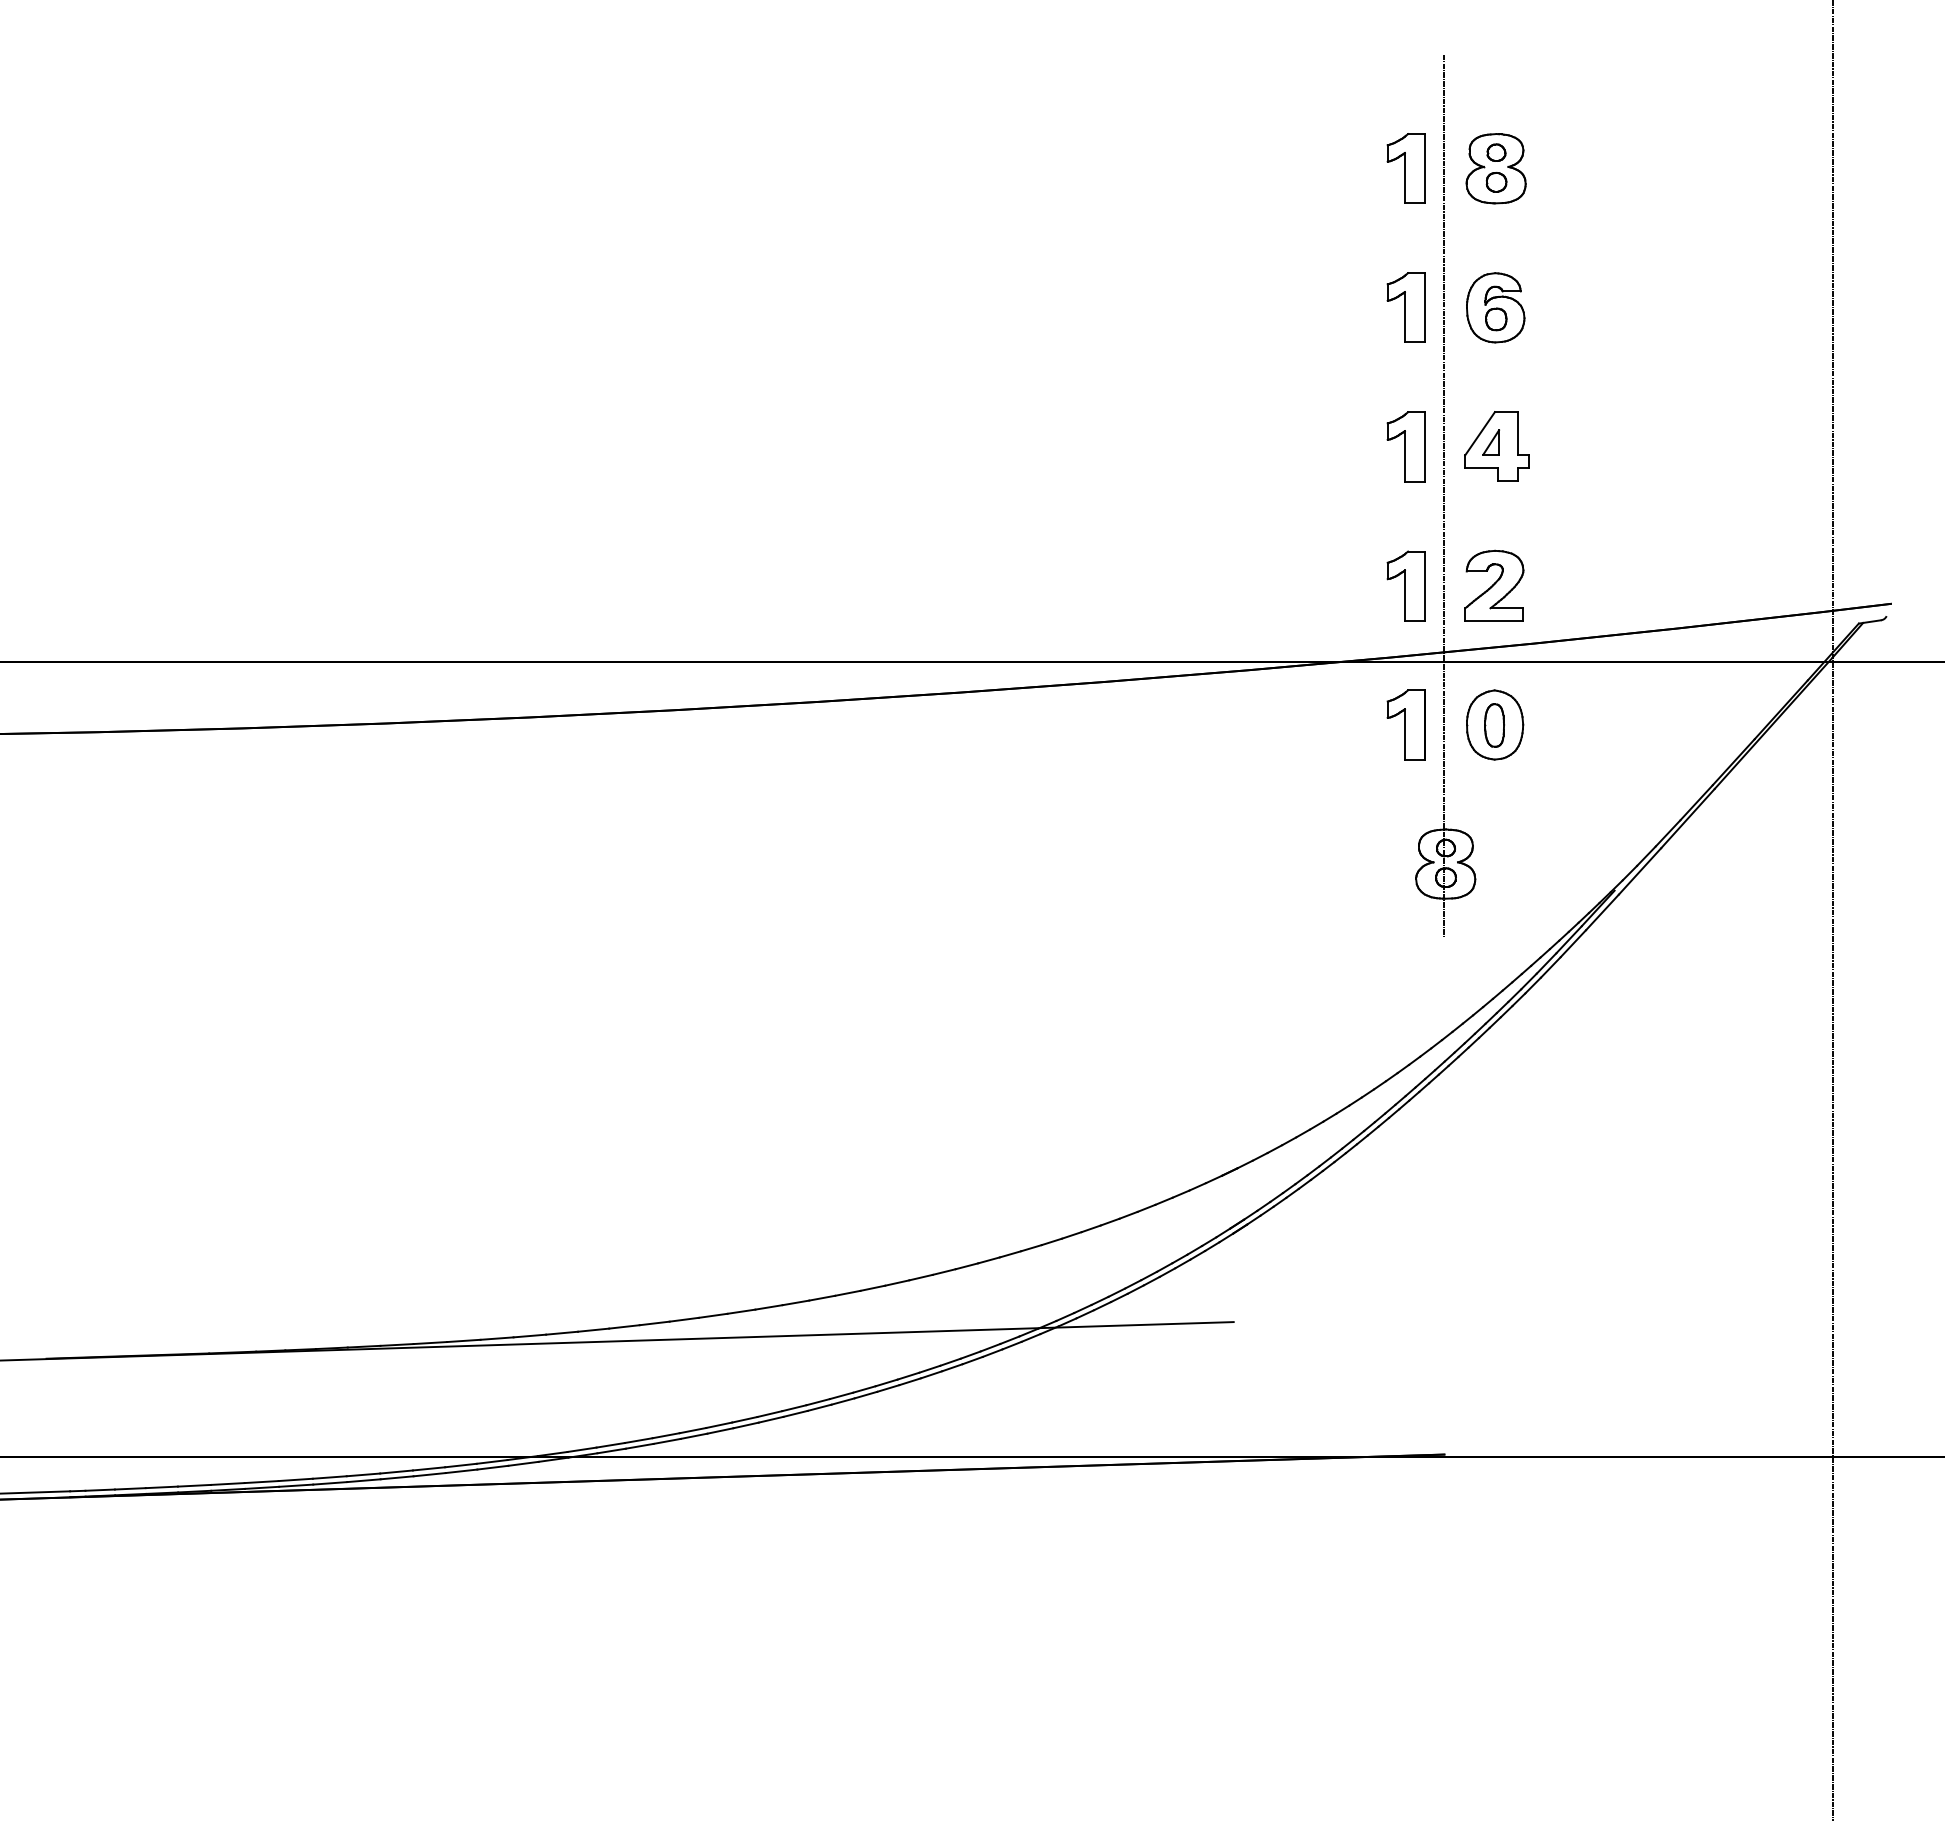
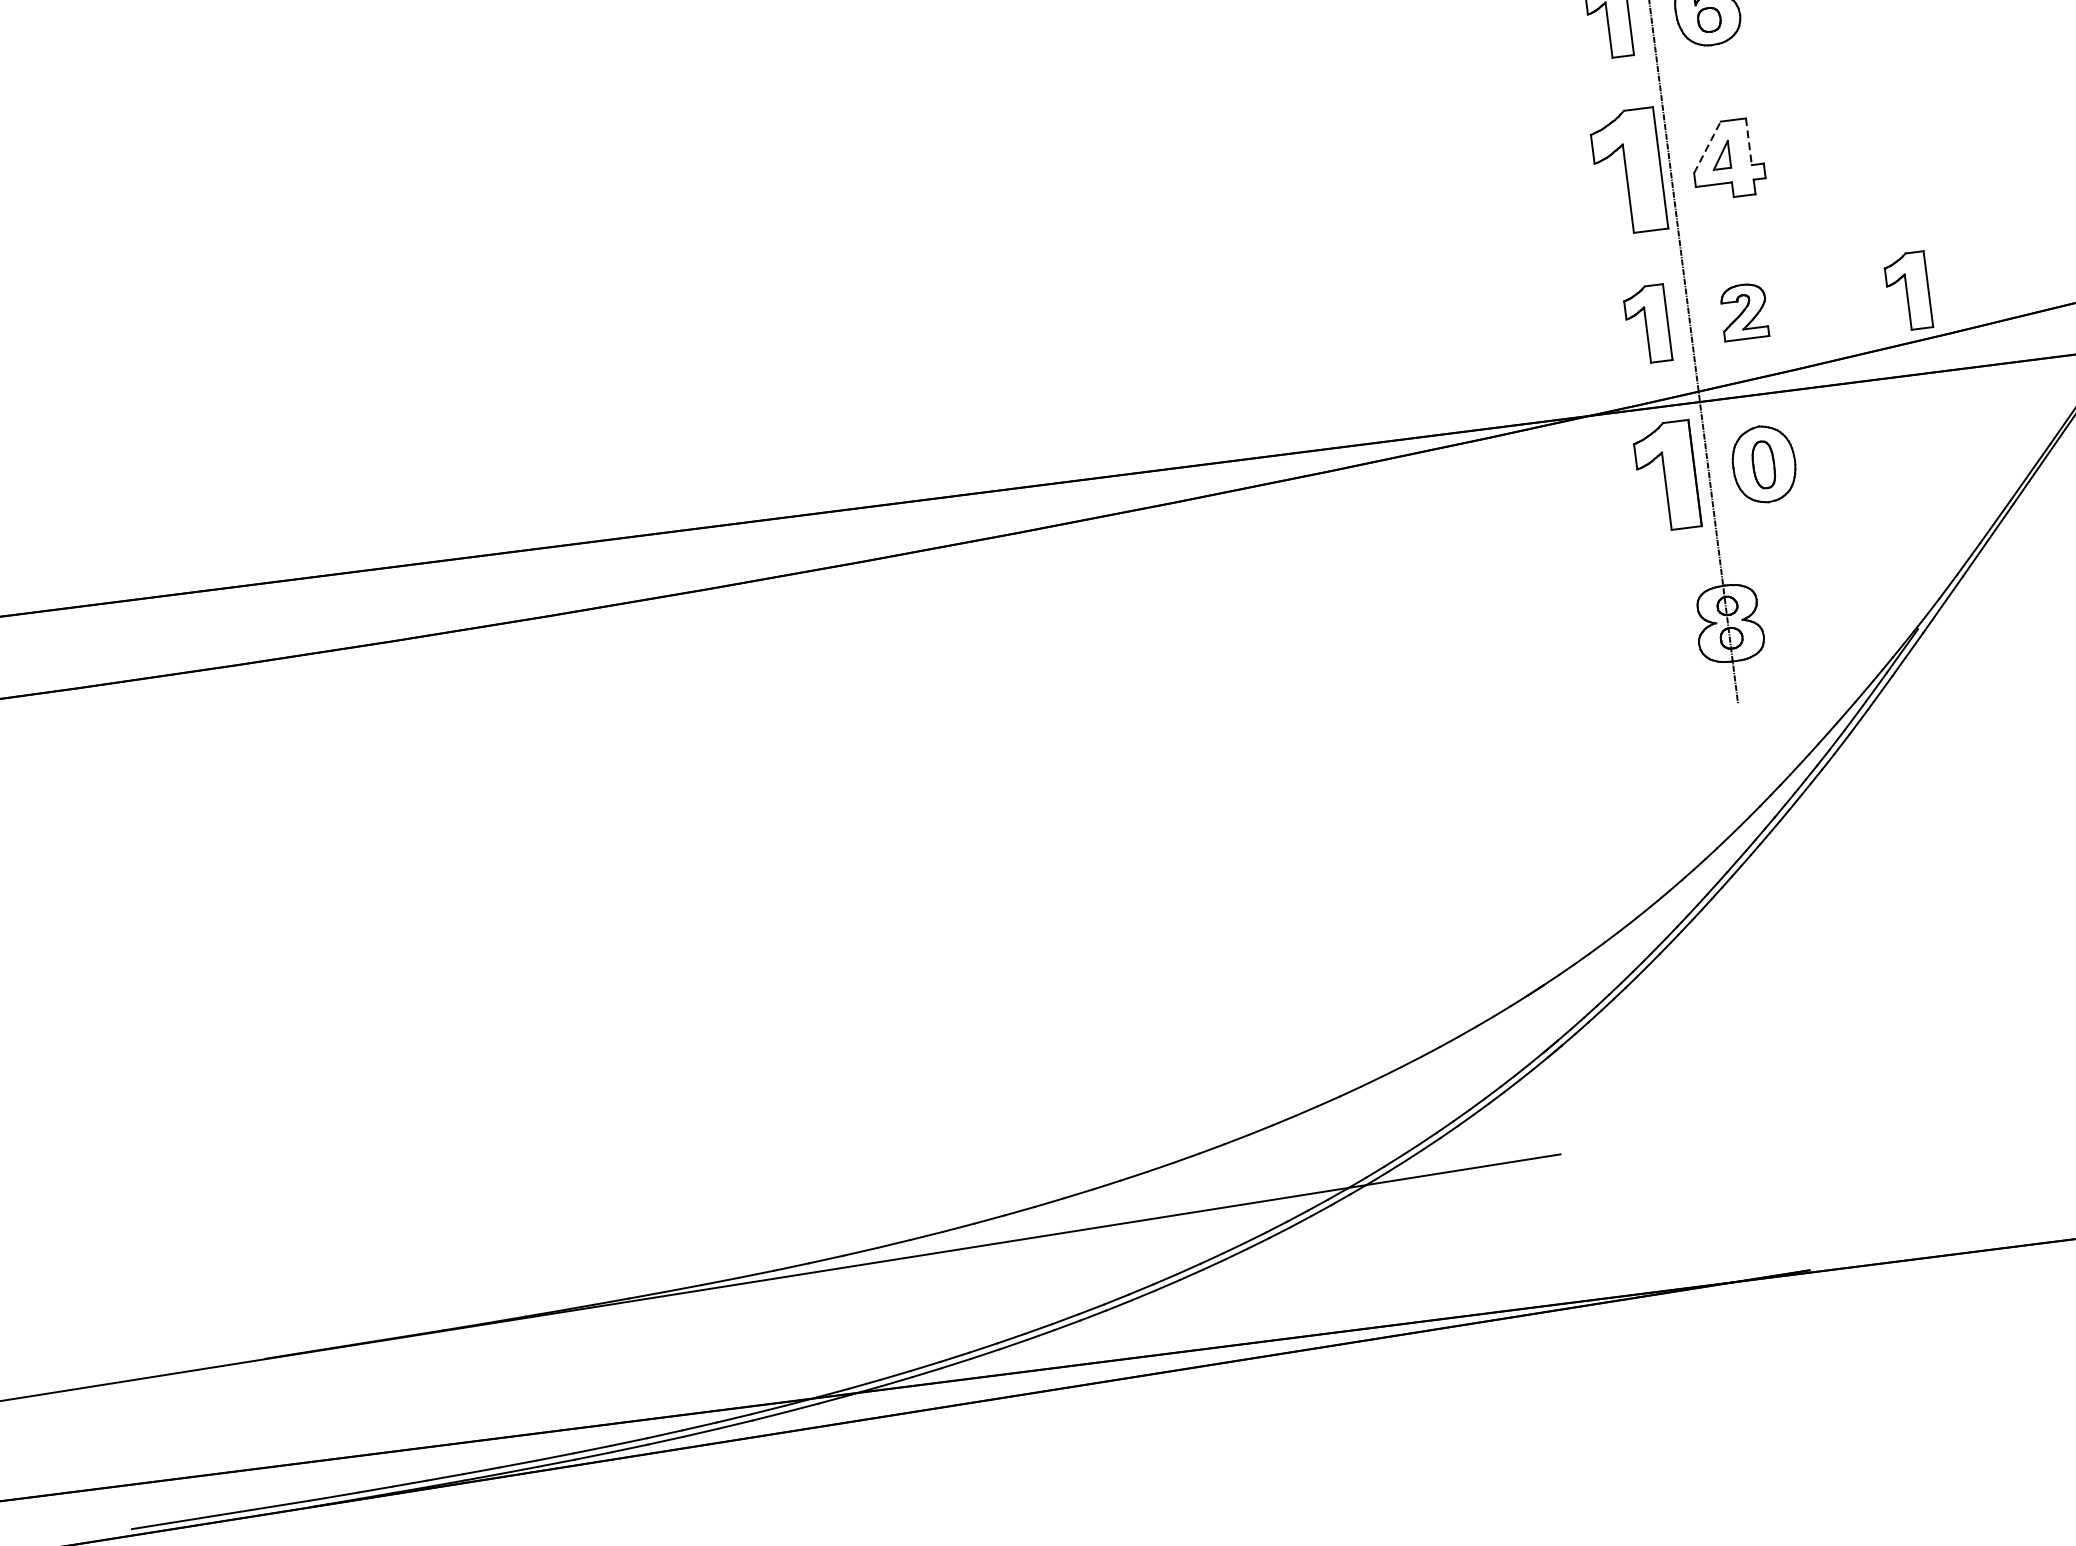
line: (1480, 433) -> (1707, 147), solid -> dashed
line: (1517, 433) -> (1748, 141), solid -> dashed
part: (1405, 446) -> (1627, 171), size x1.6
part: (1494, 585) -> (1744, 311), size x0.7
part: (1643, 585) -> (1907, 290), added
part: (1405, 724) -> (1666, 476), size x1.4

